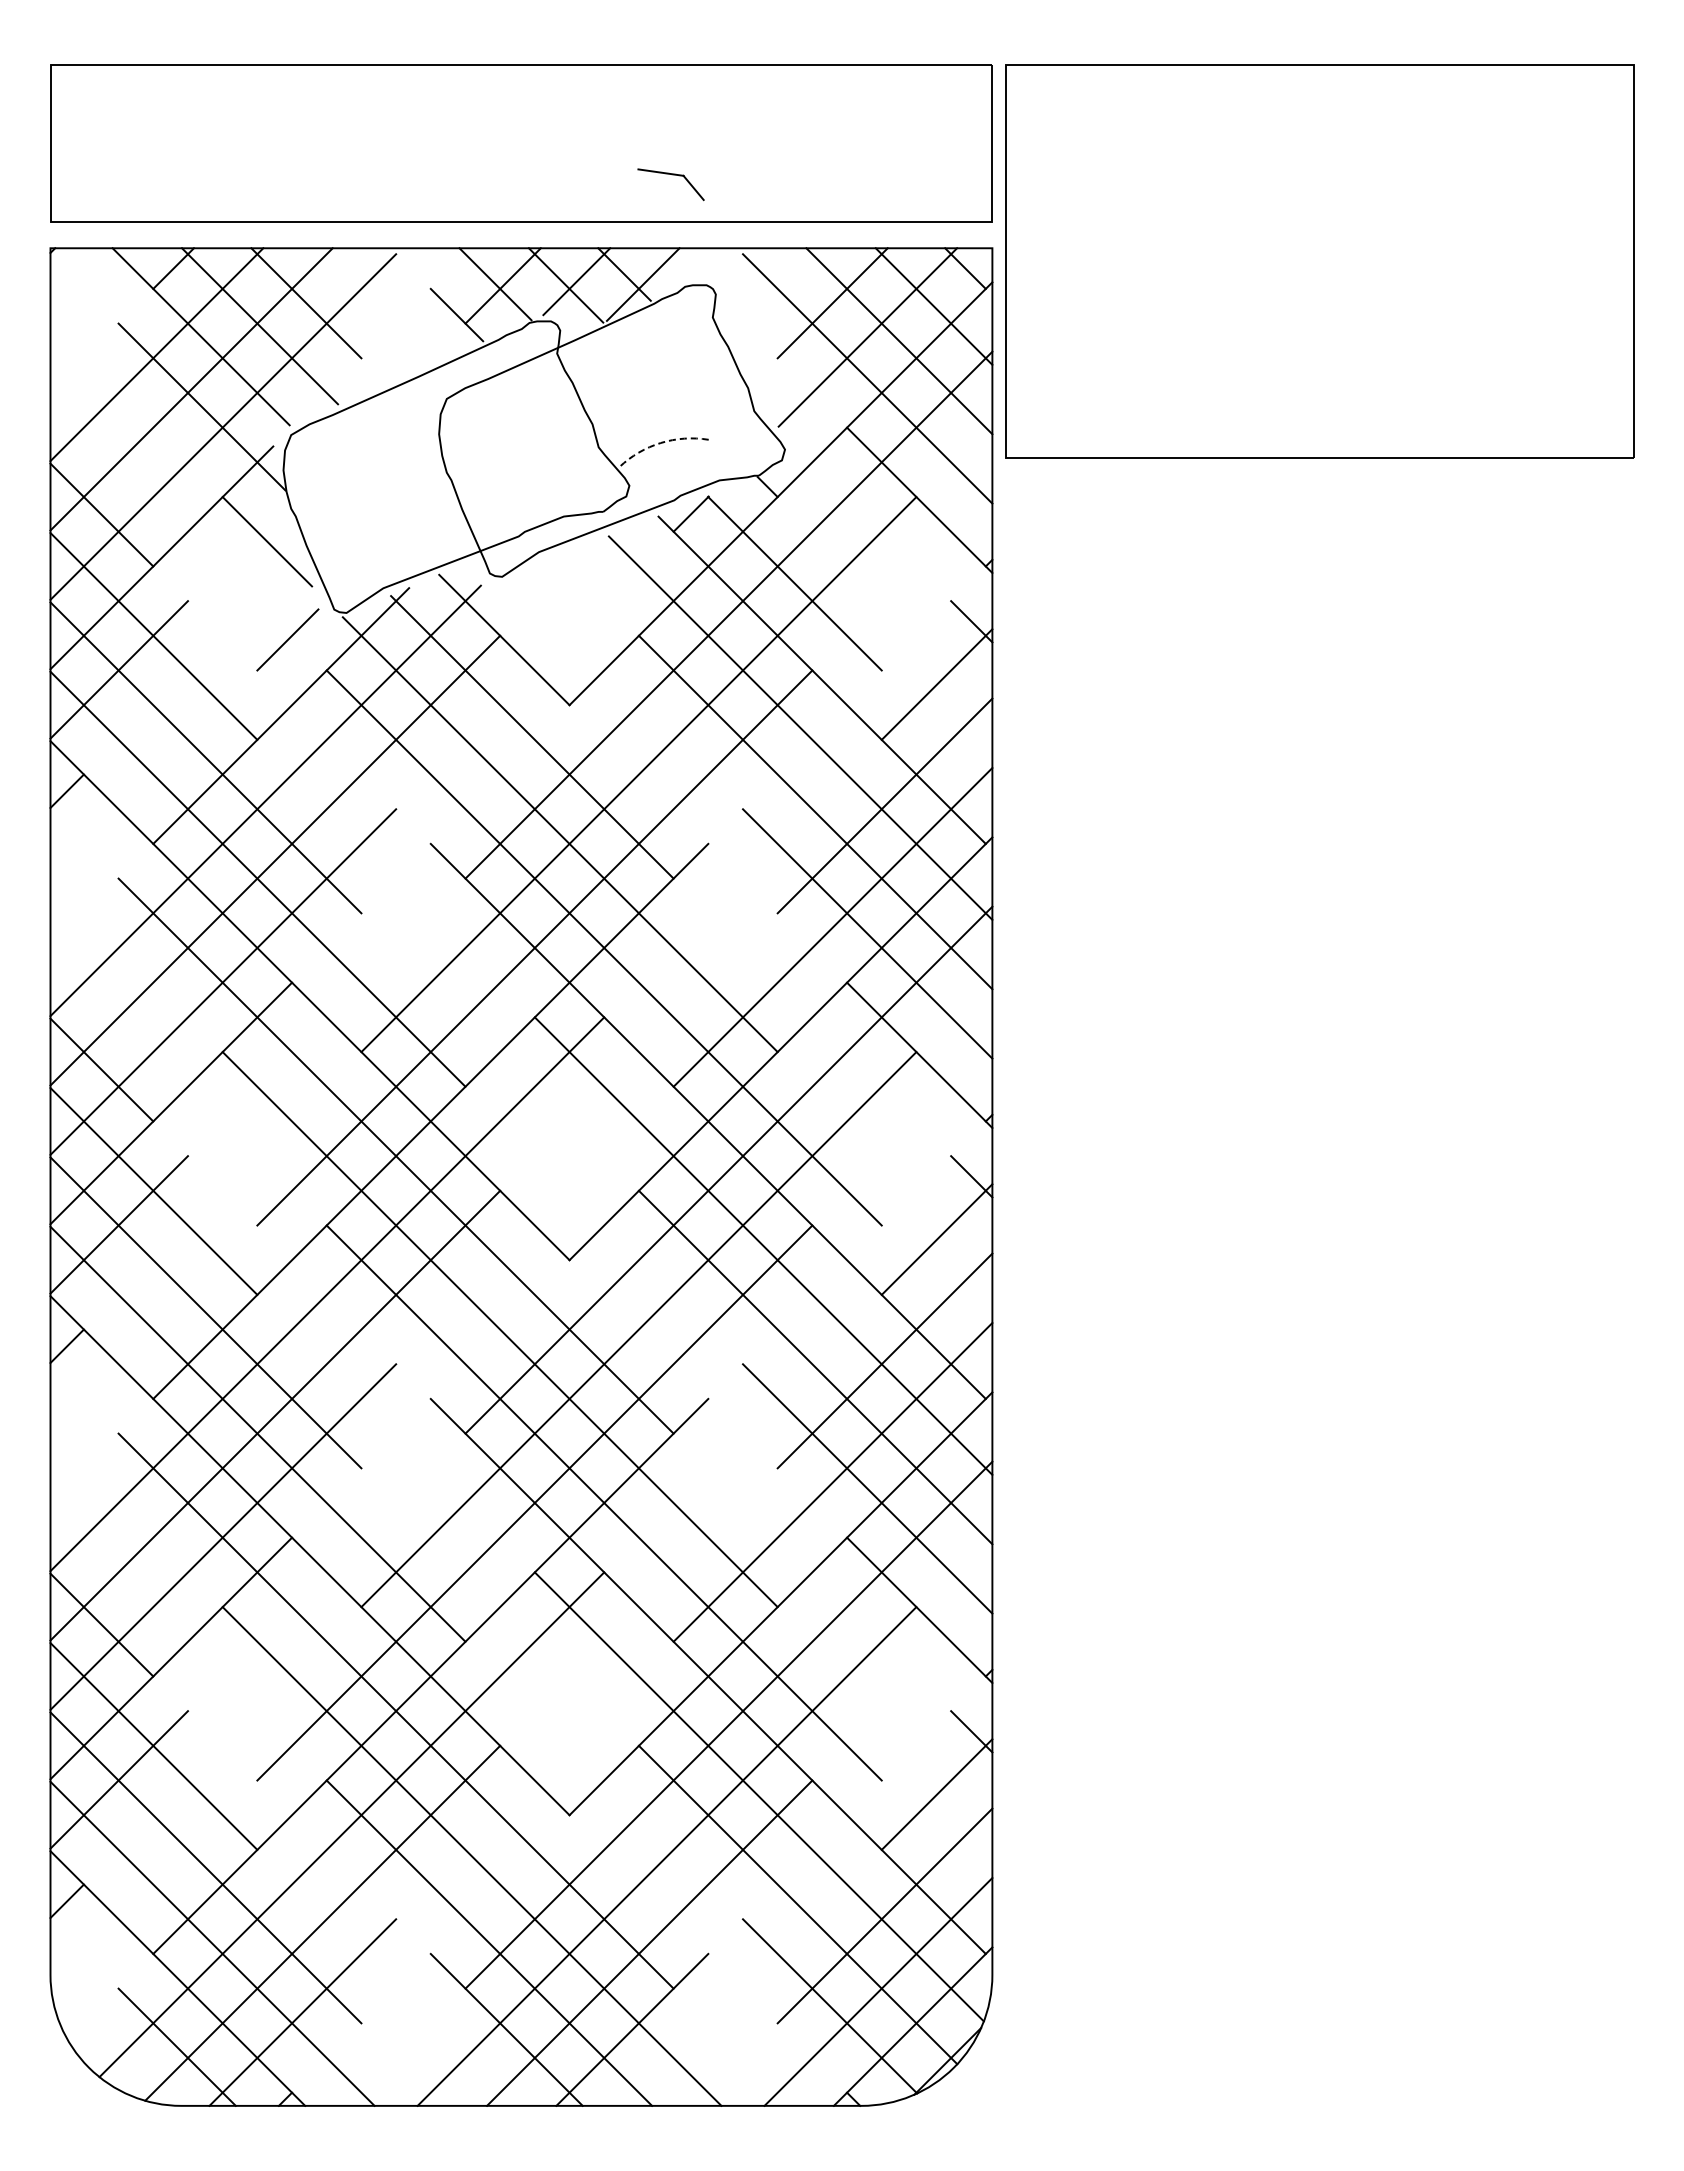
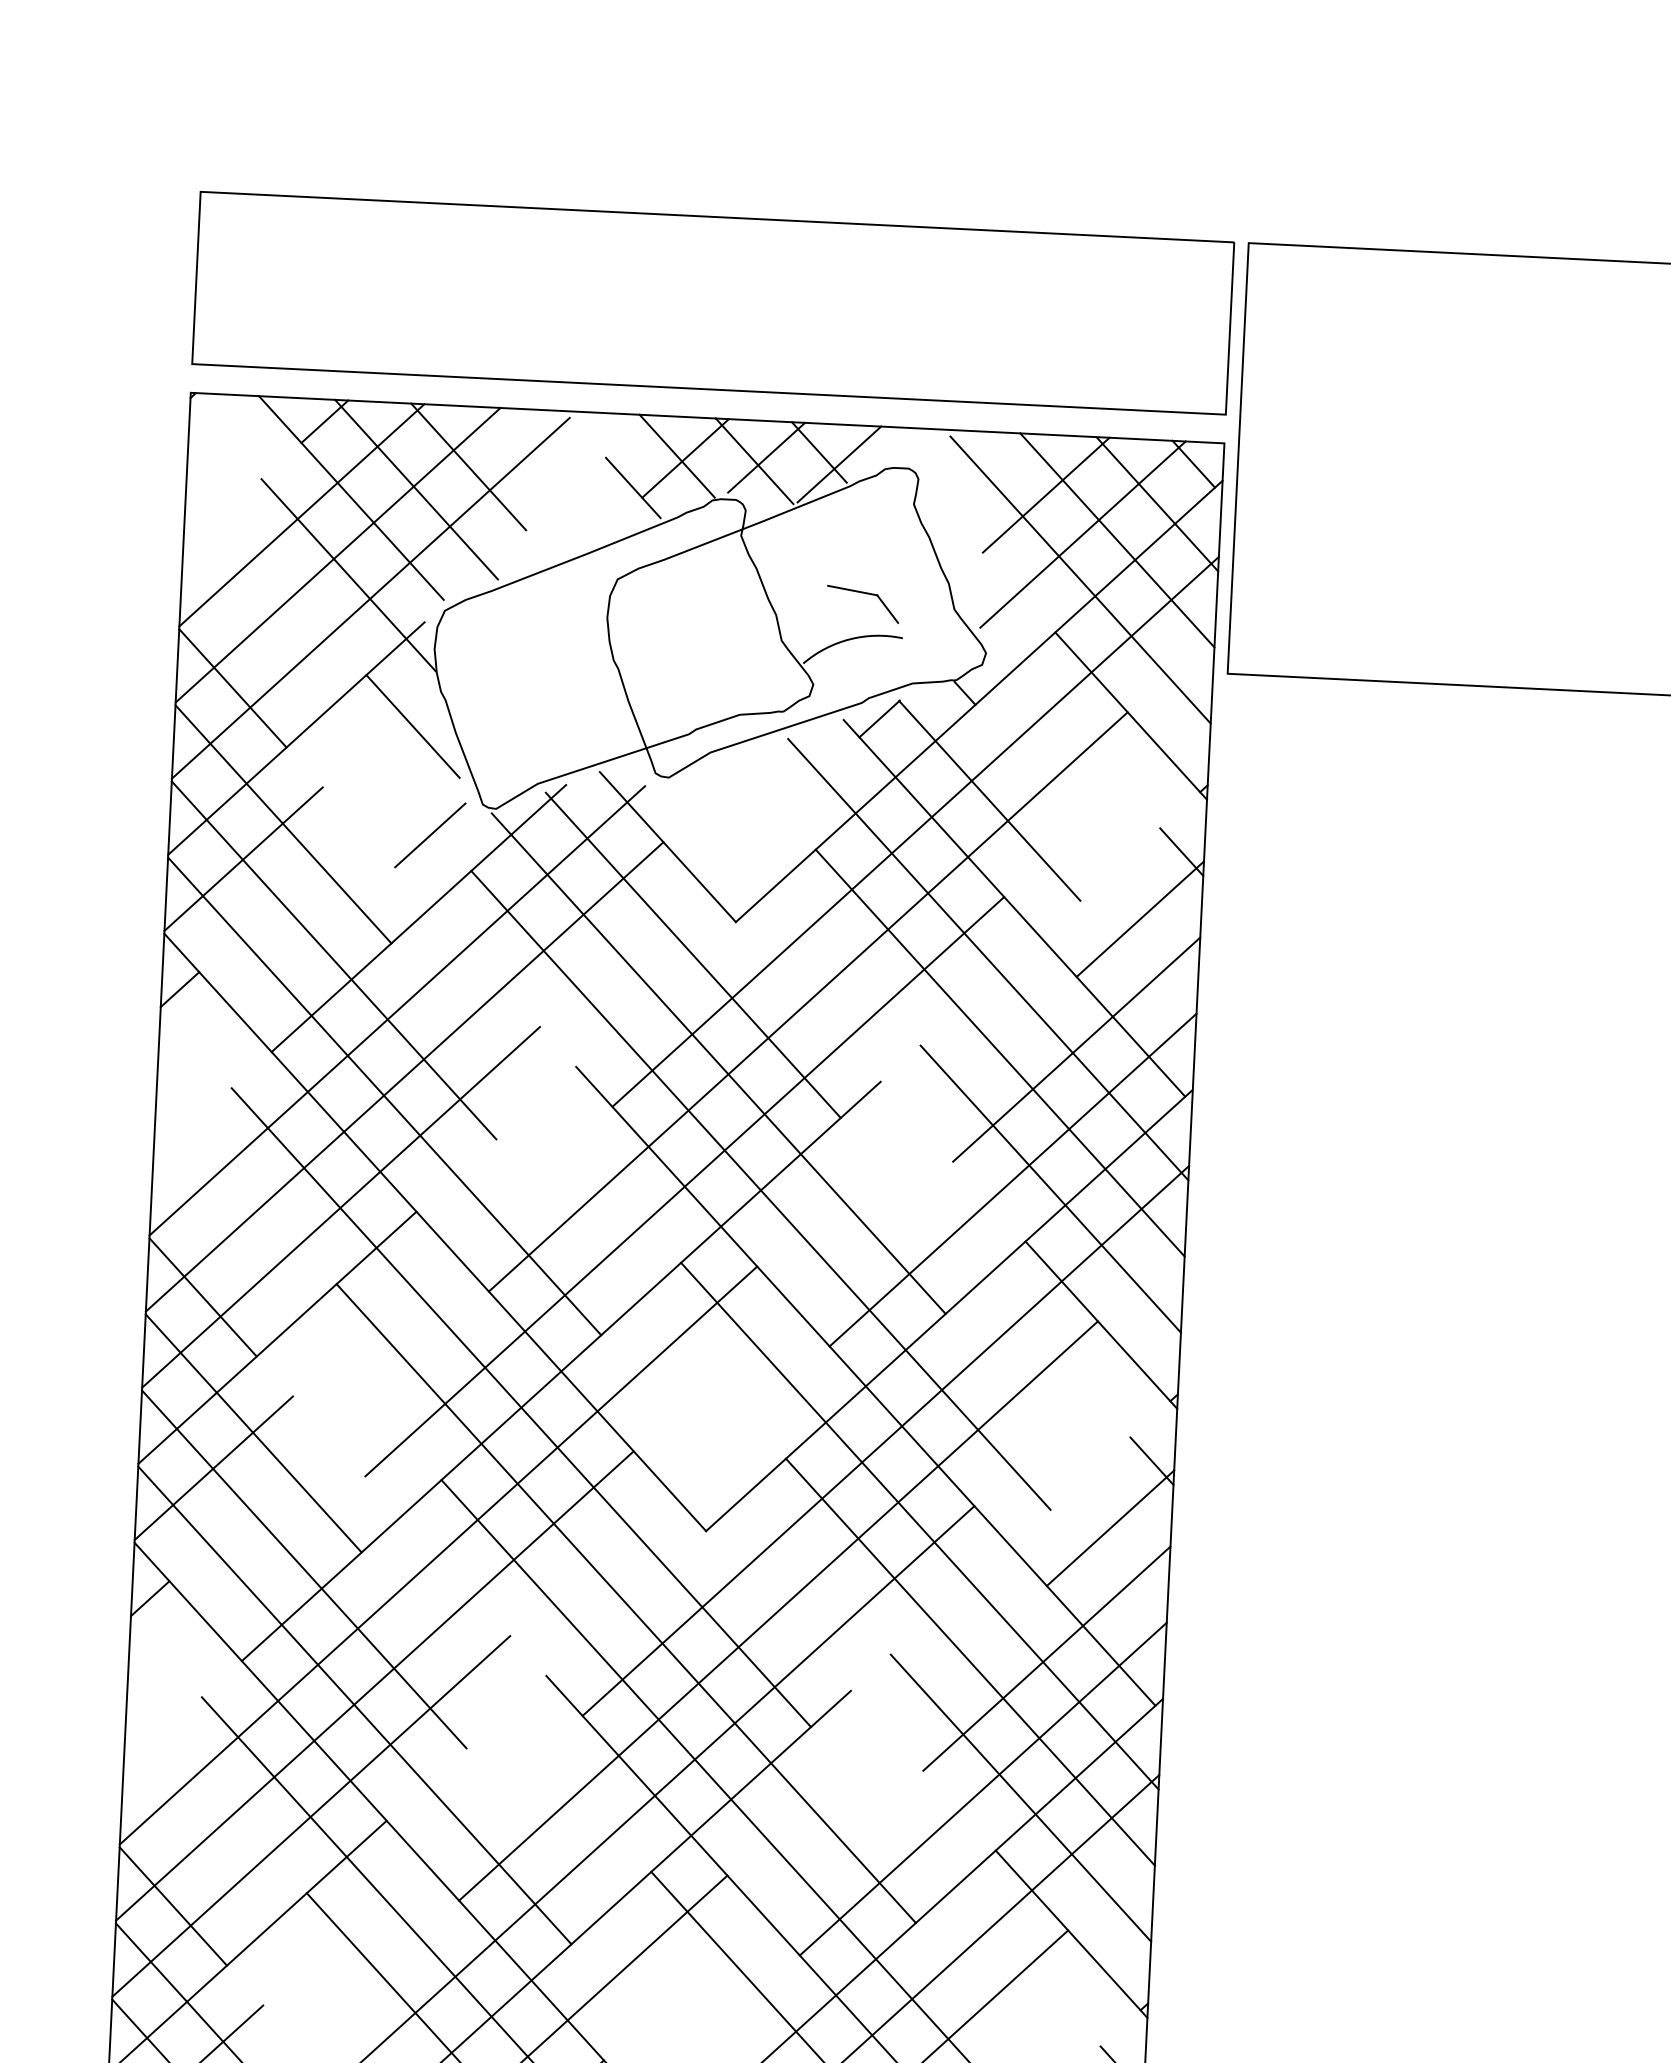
part: (672, 175) -> (865, 594), moved
arc: (660, 443) -> (849, 639), dashed -> solid

